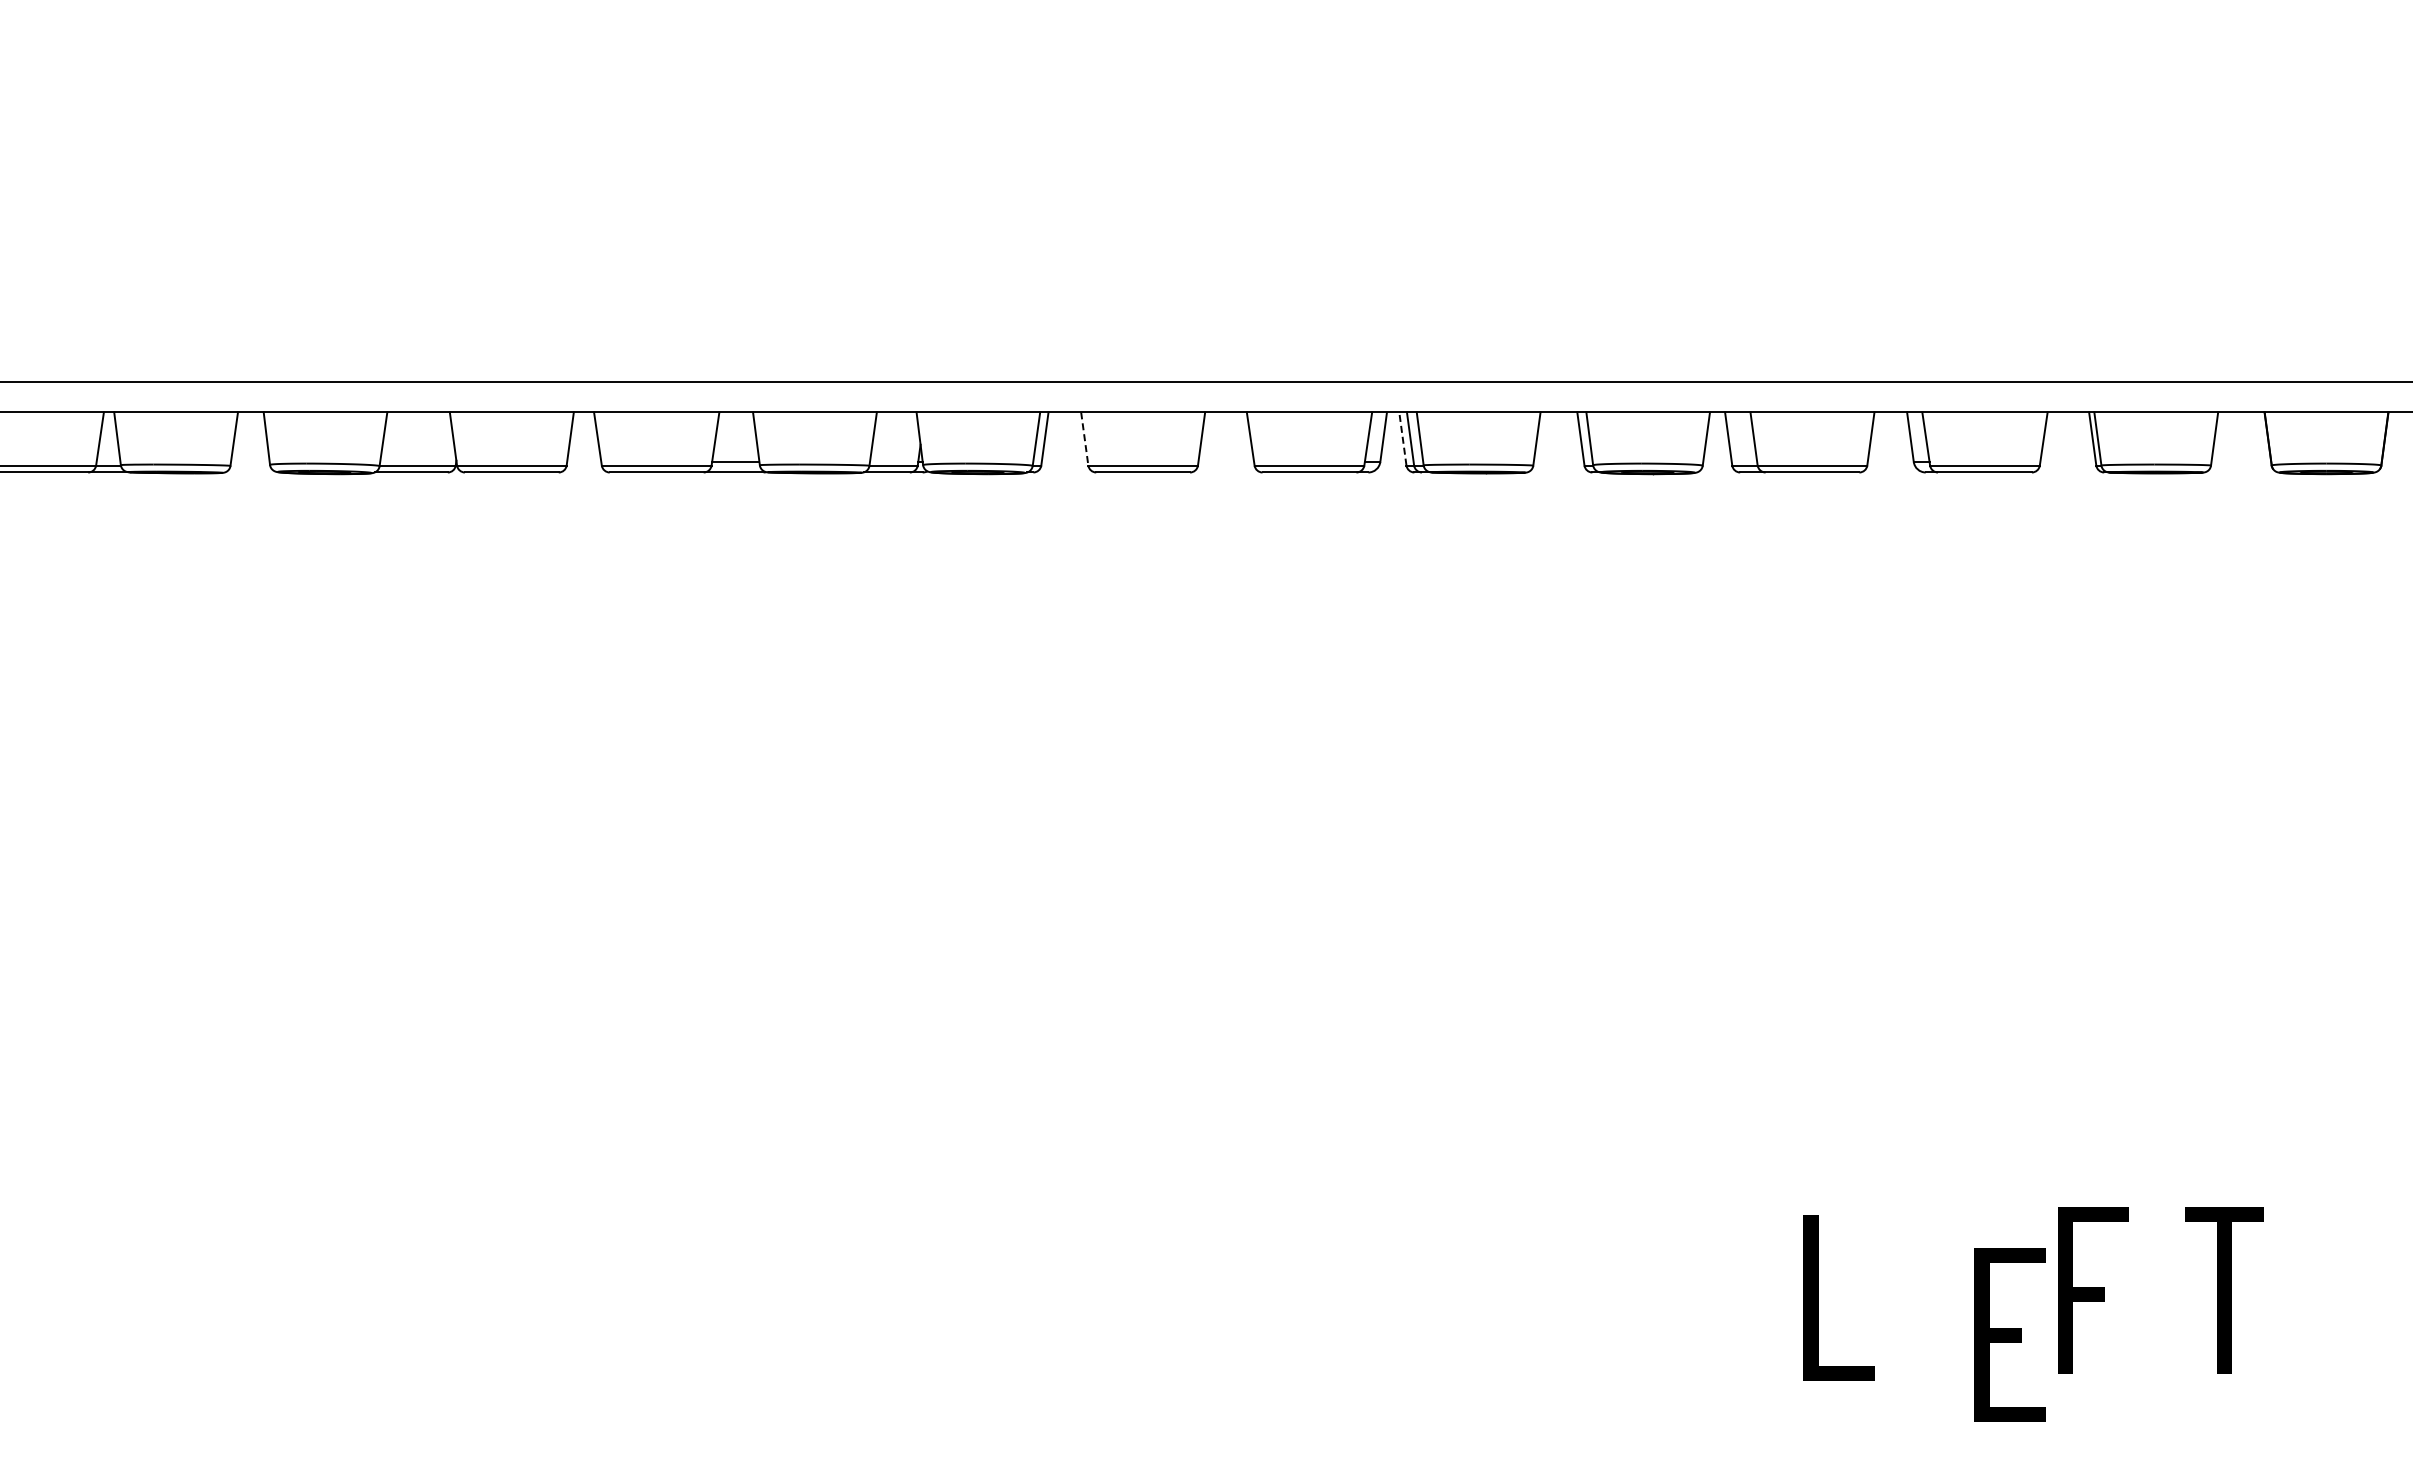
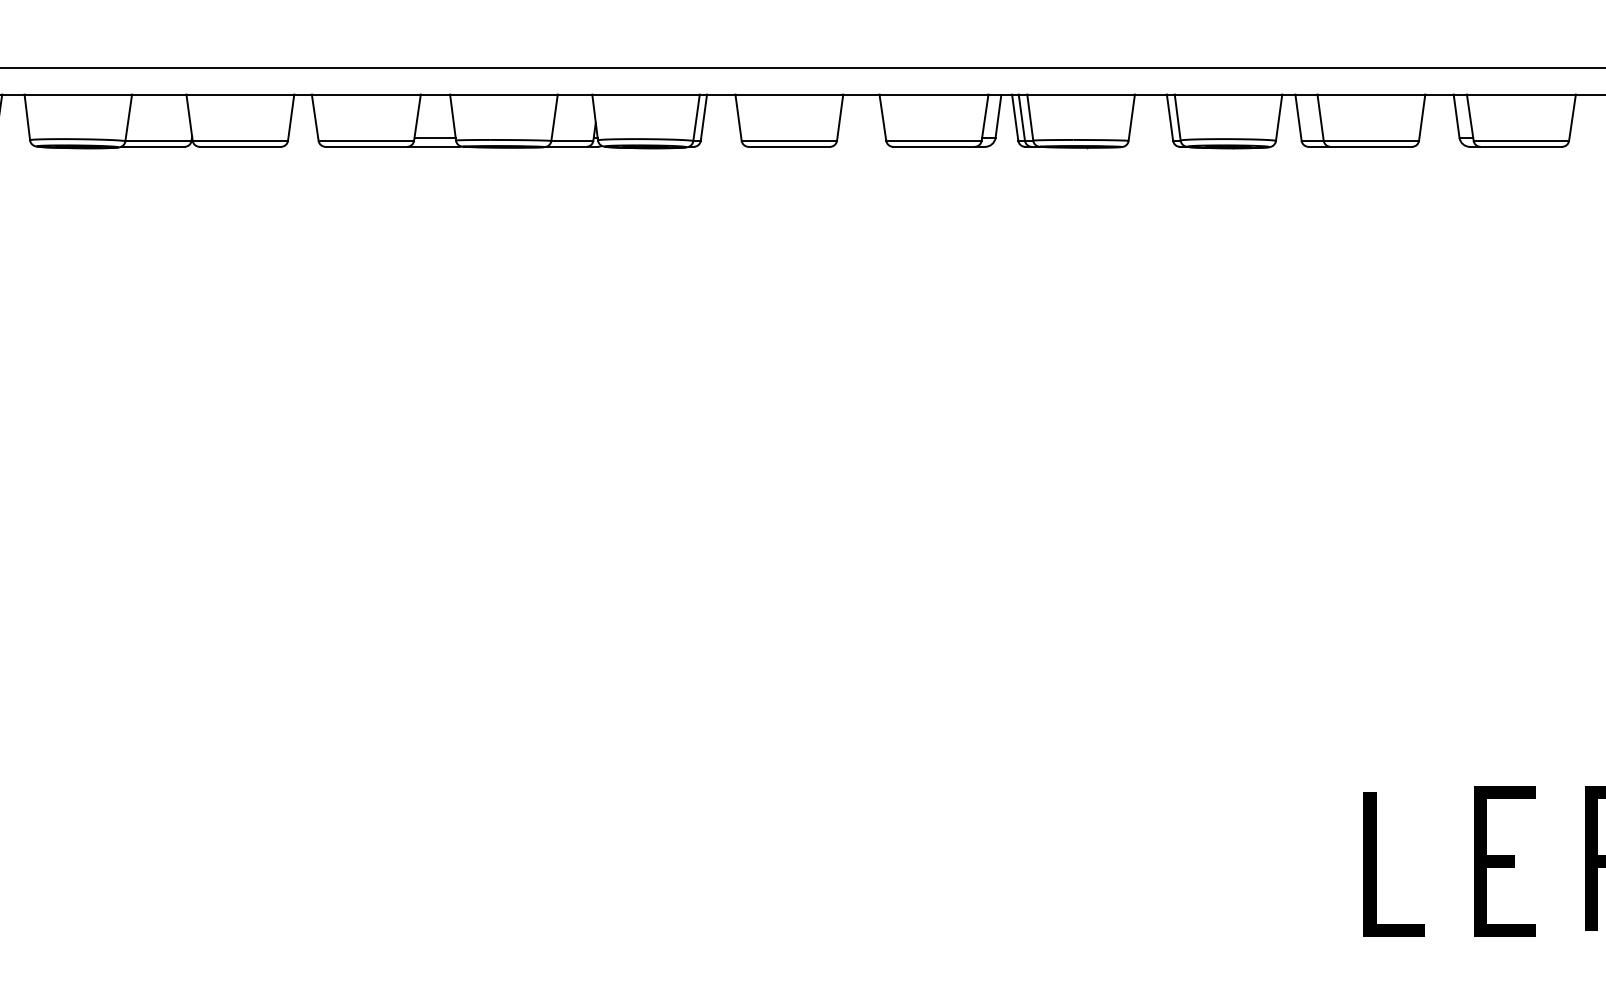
line: (1084, 438) -> (738, 117), dashed -> solid
line: (1402, 439) -> (1014, 118), dashed -> solid
part: (2009, 1334) -> (1504, 860), moved

